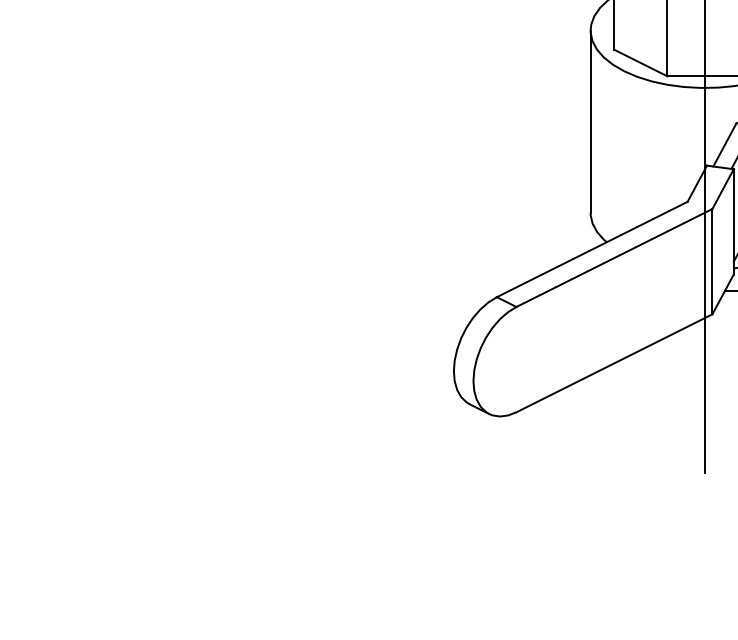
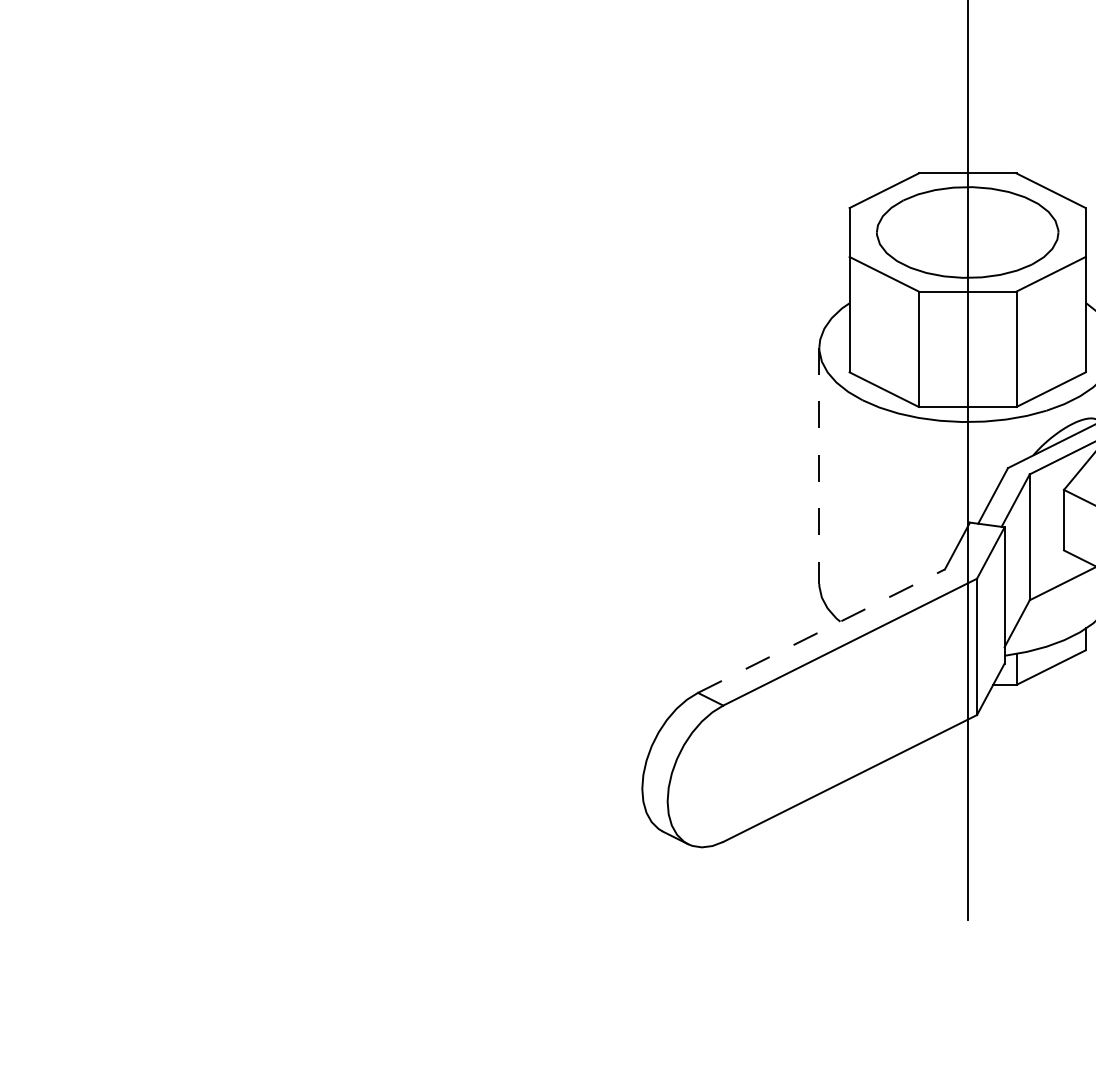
line: (590, 121) -> (819, 465), solid -> dashed
line: (592, 248) -> (821, 630), solid -> dashed

